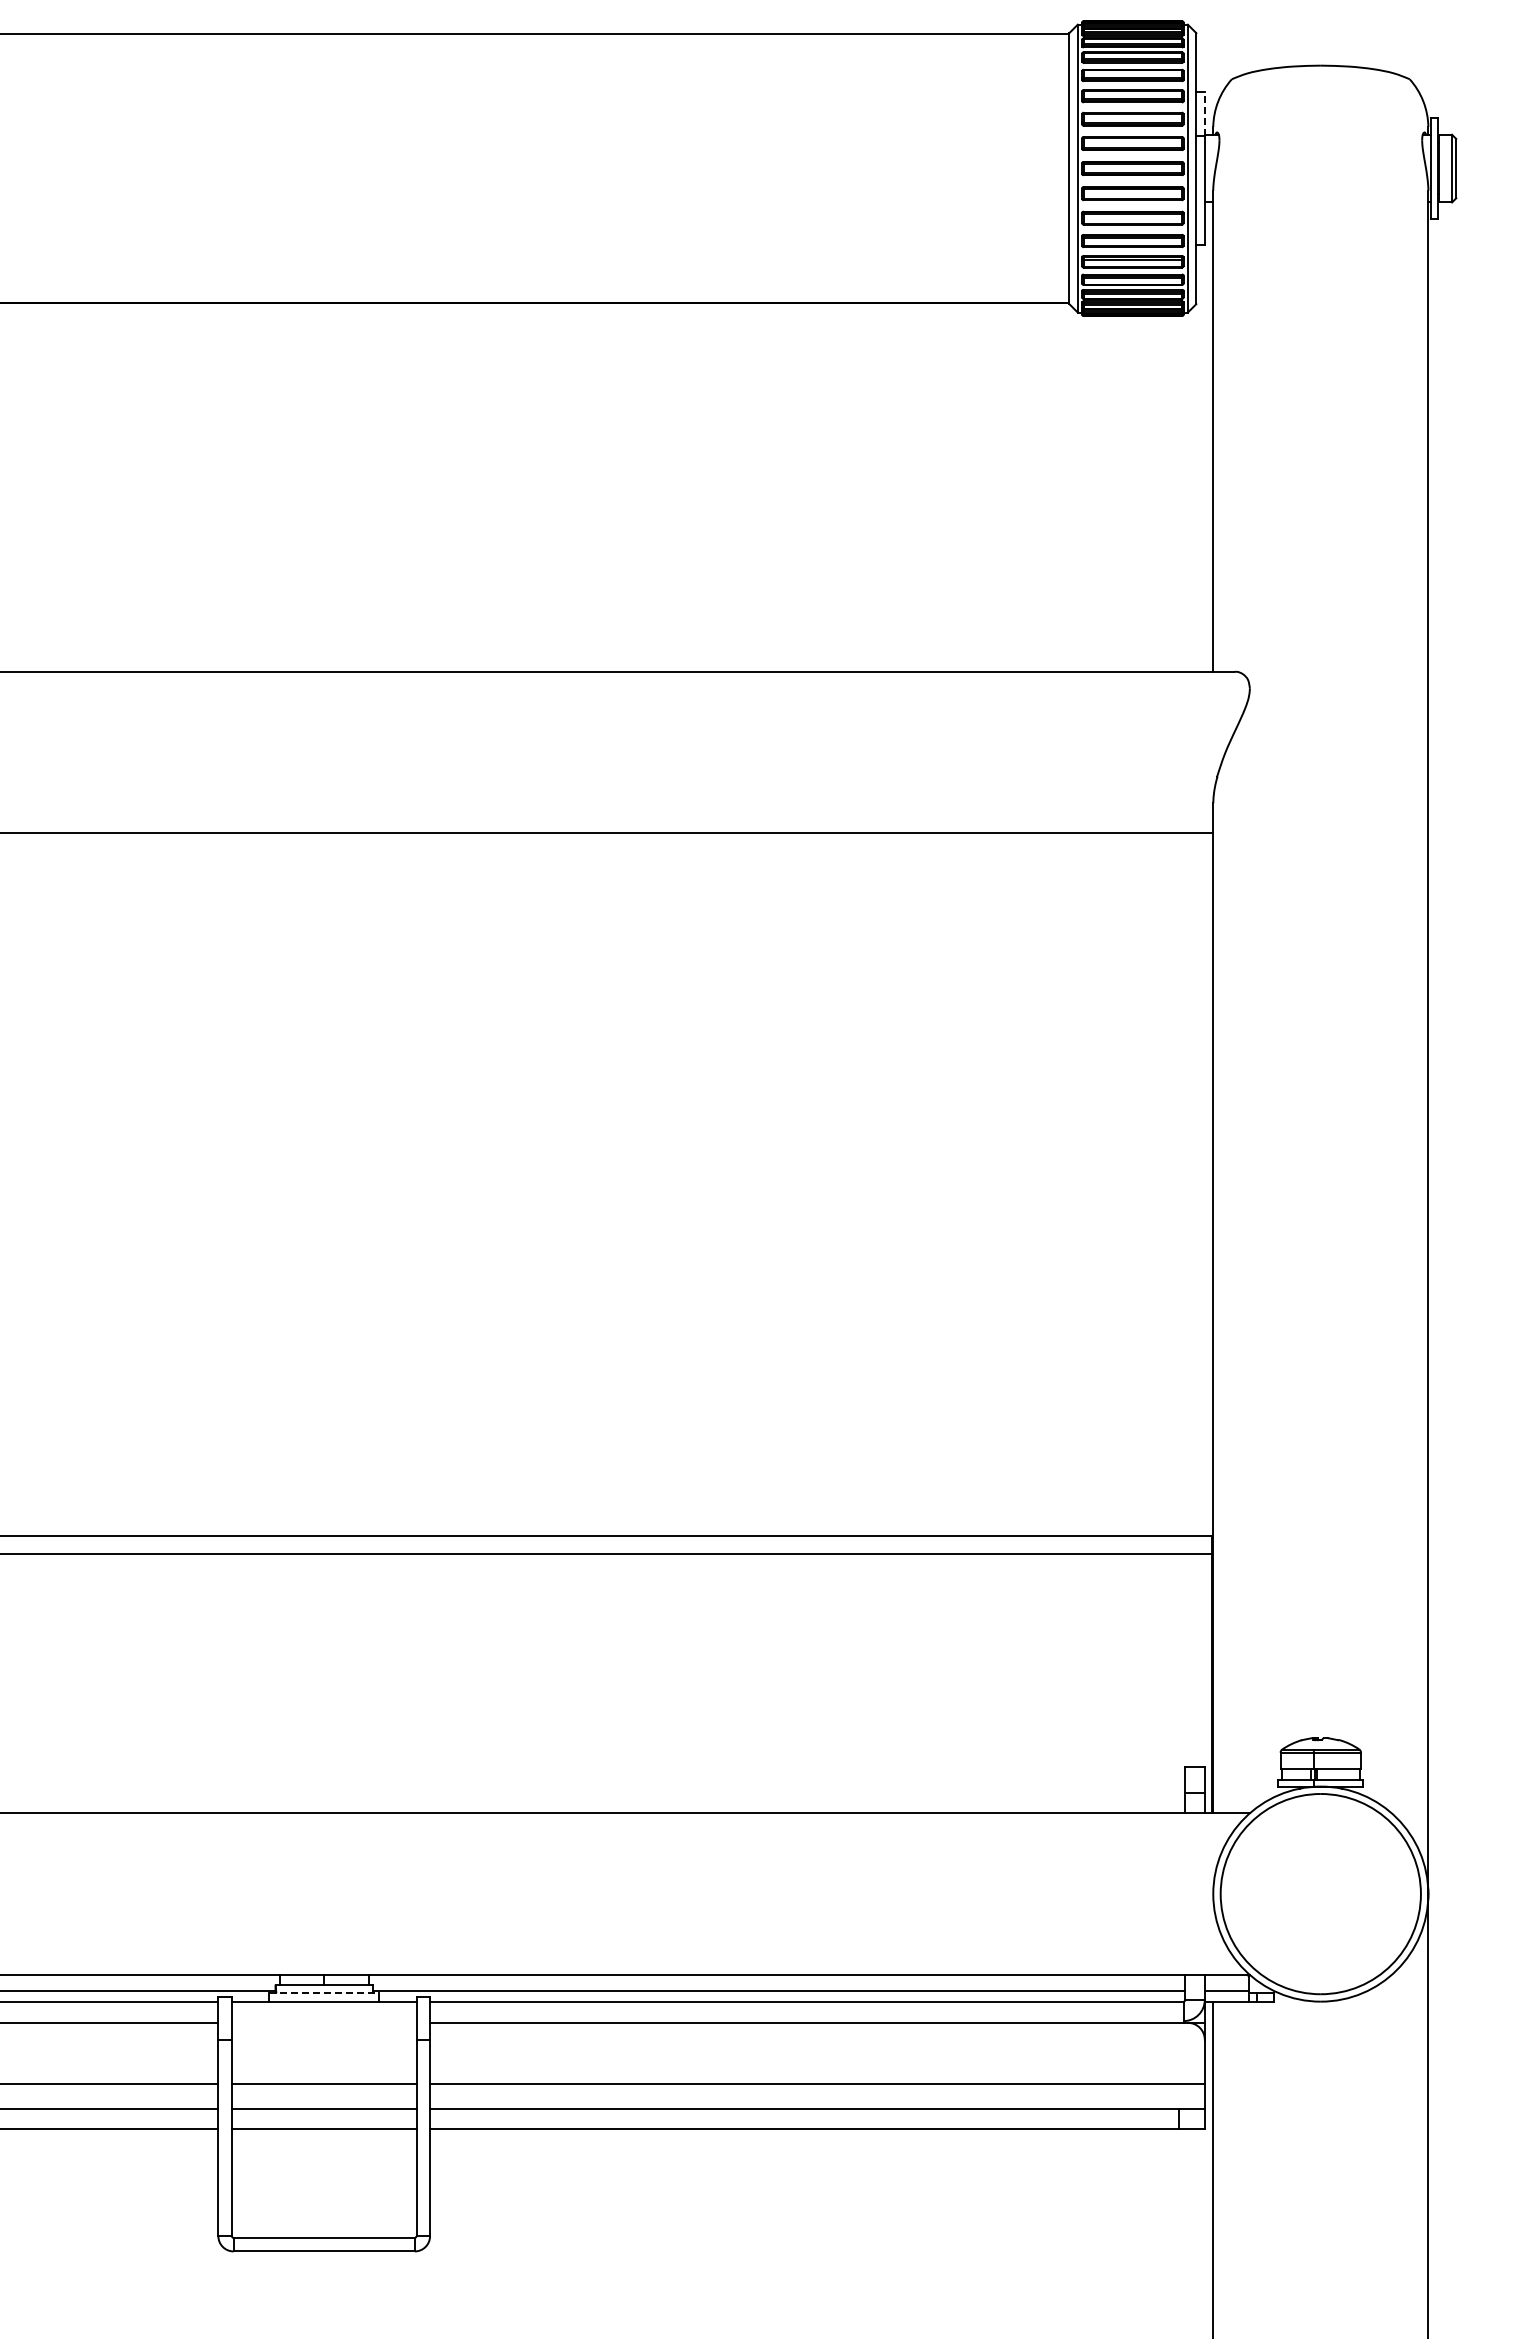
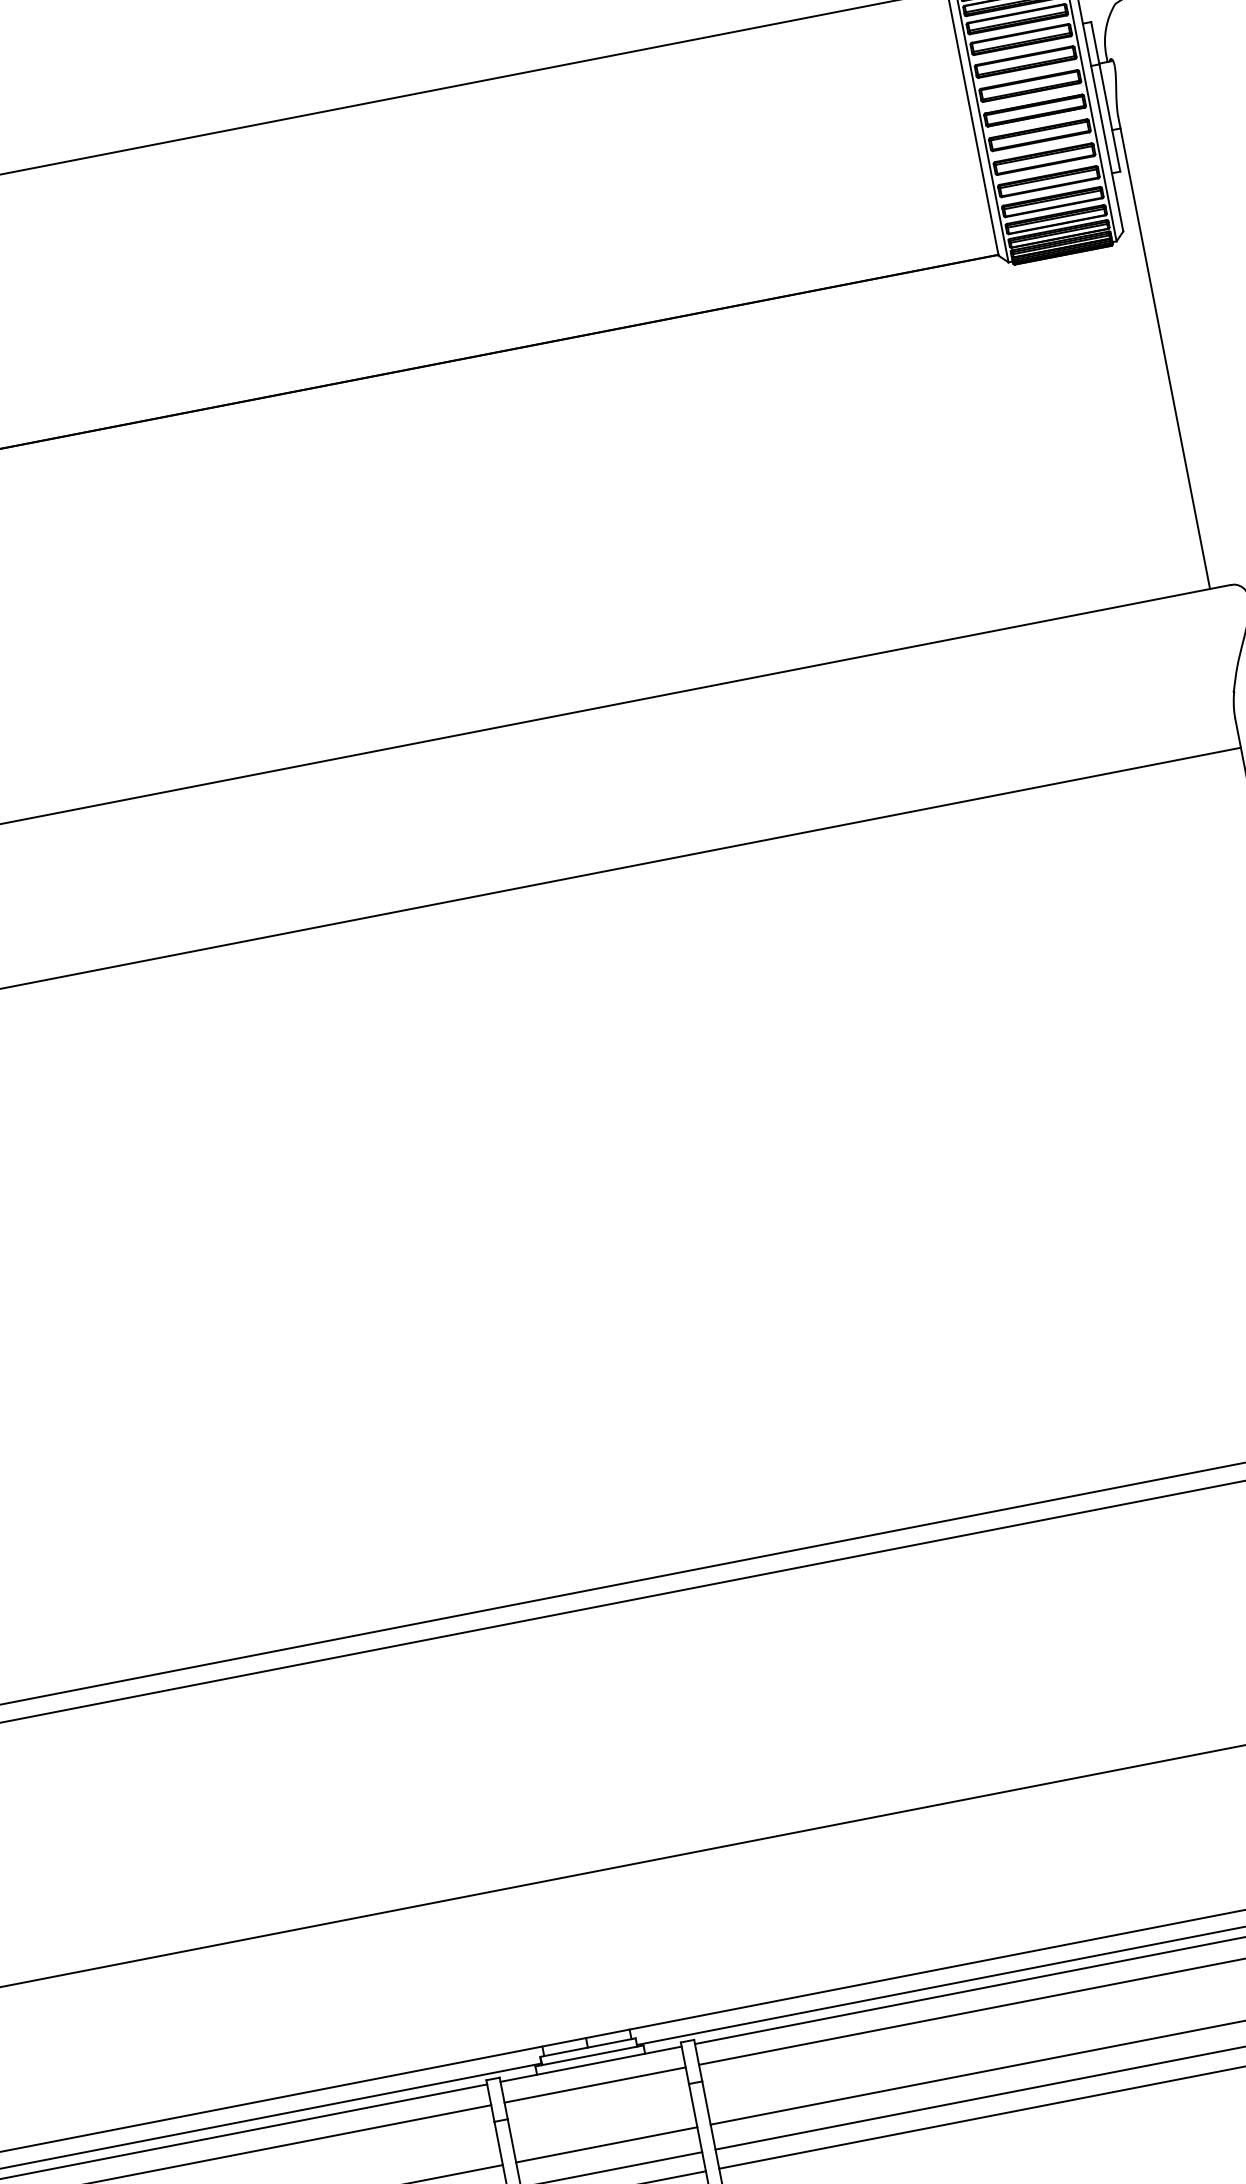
line: (1204, 113) -> (1094, 42), dashed -> solid
line: (324, 1993) -> (589, 2056), dashed -> solid
line: (323, 2022) -> (594, 2084), added

